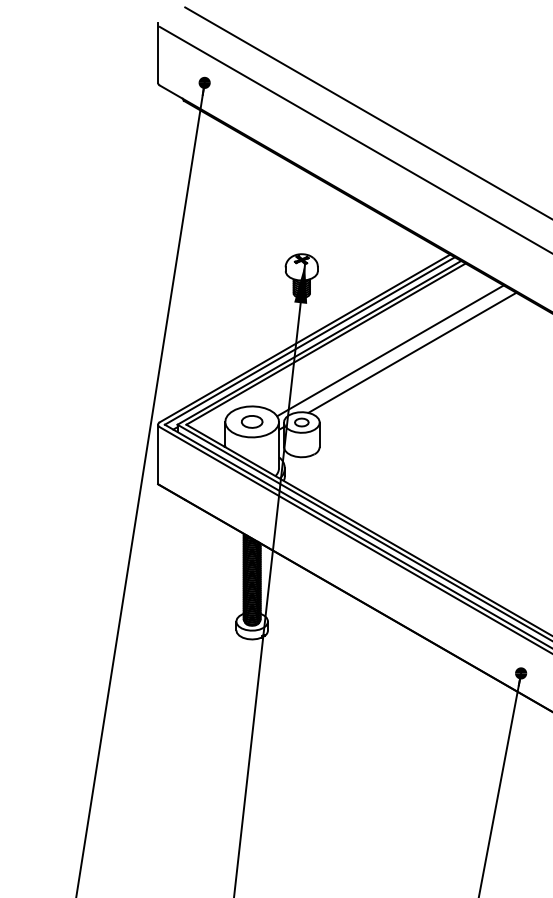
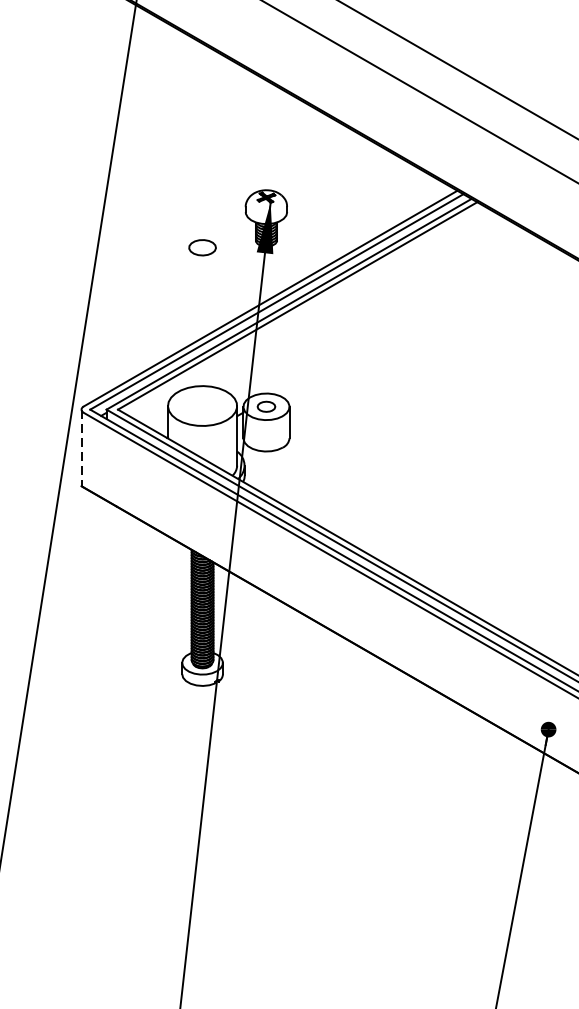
line: (390, 350) -> (380, 314), removed
line: (412, 352) -> (408, 316), removed
part: (252, 421) -> (202, 247), moved
line: (158, 454) -> (82, 447), solid -> dashed

